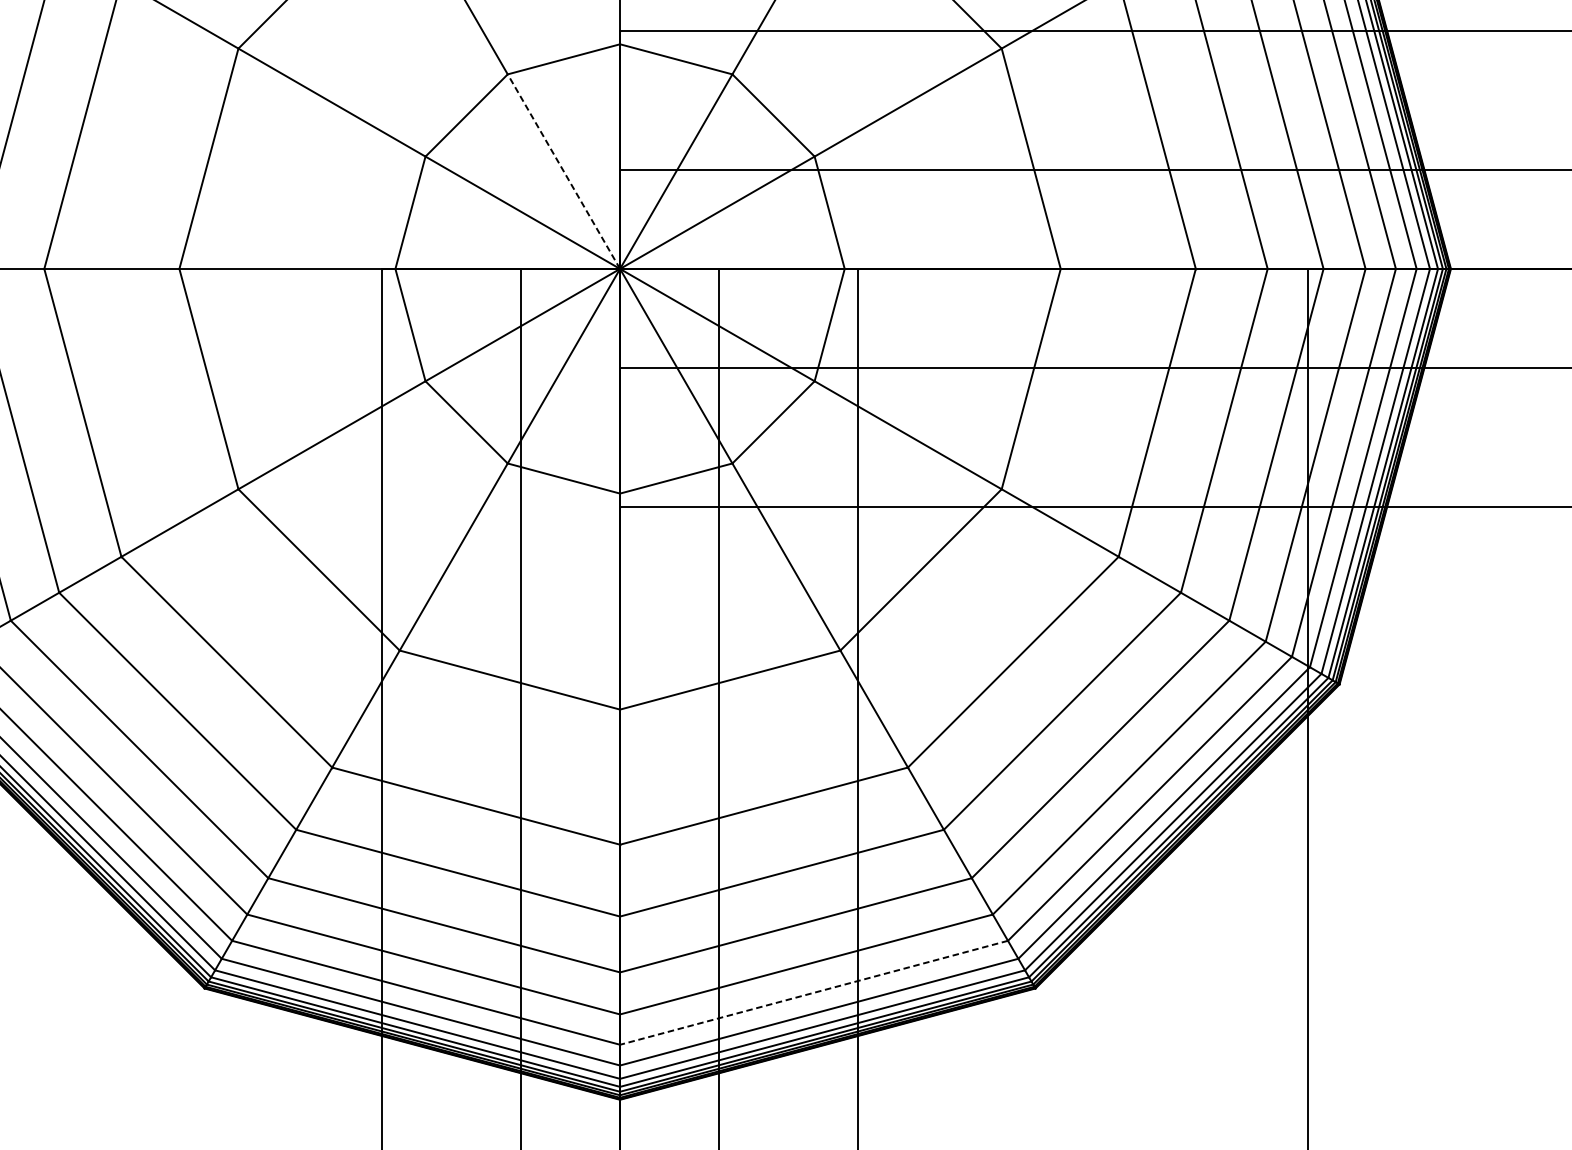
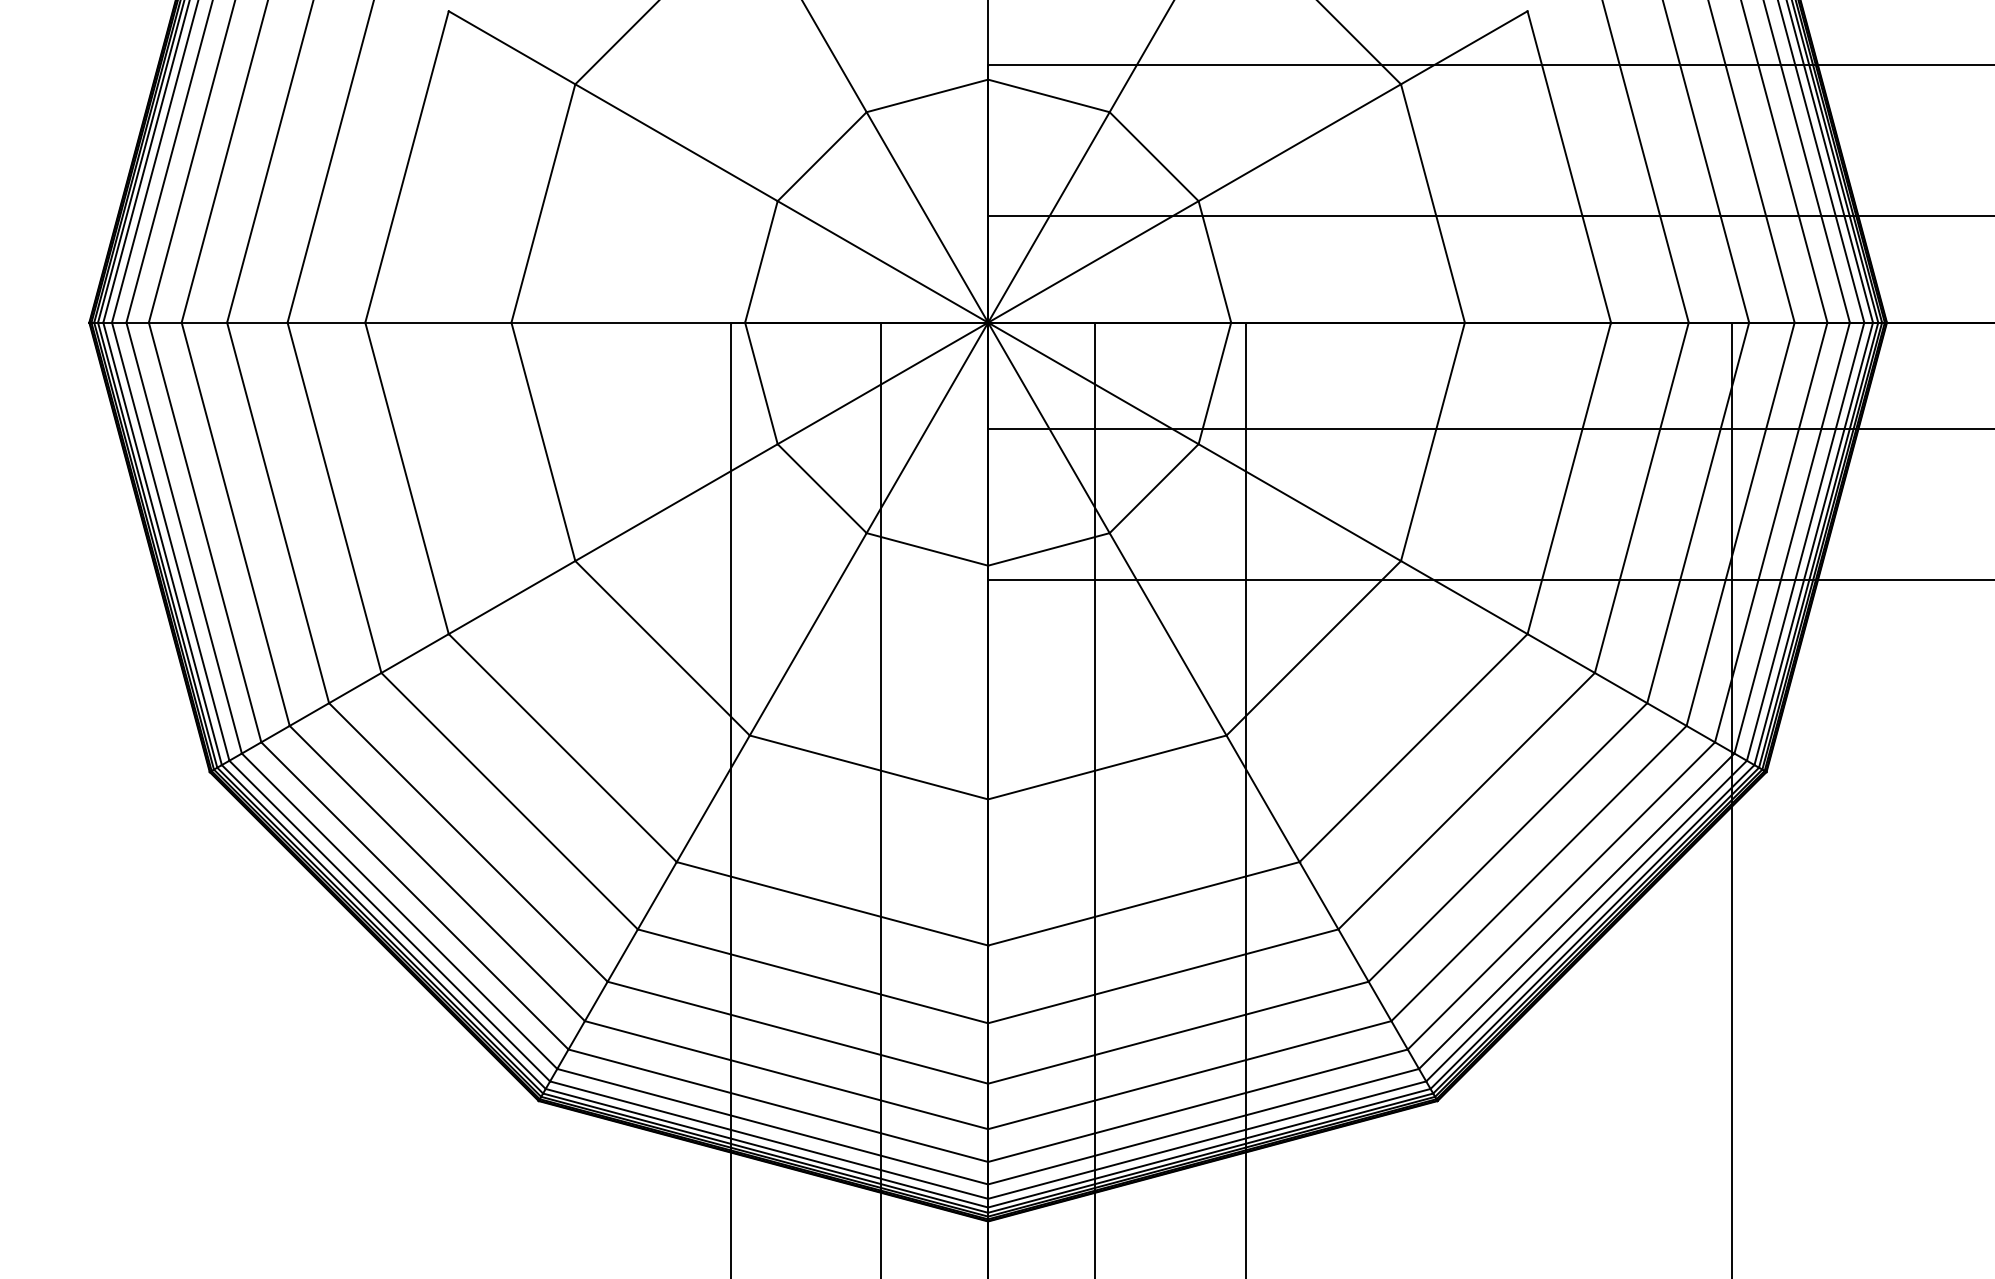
line: (564, 171) -> (927, 217), dashed -> solid
line: (813, 992) -> (1197, 1105), dashed -> solid

